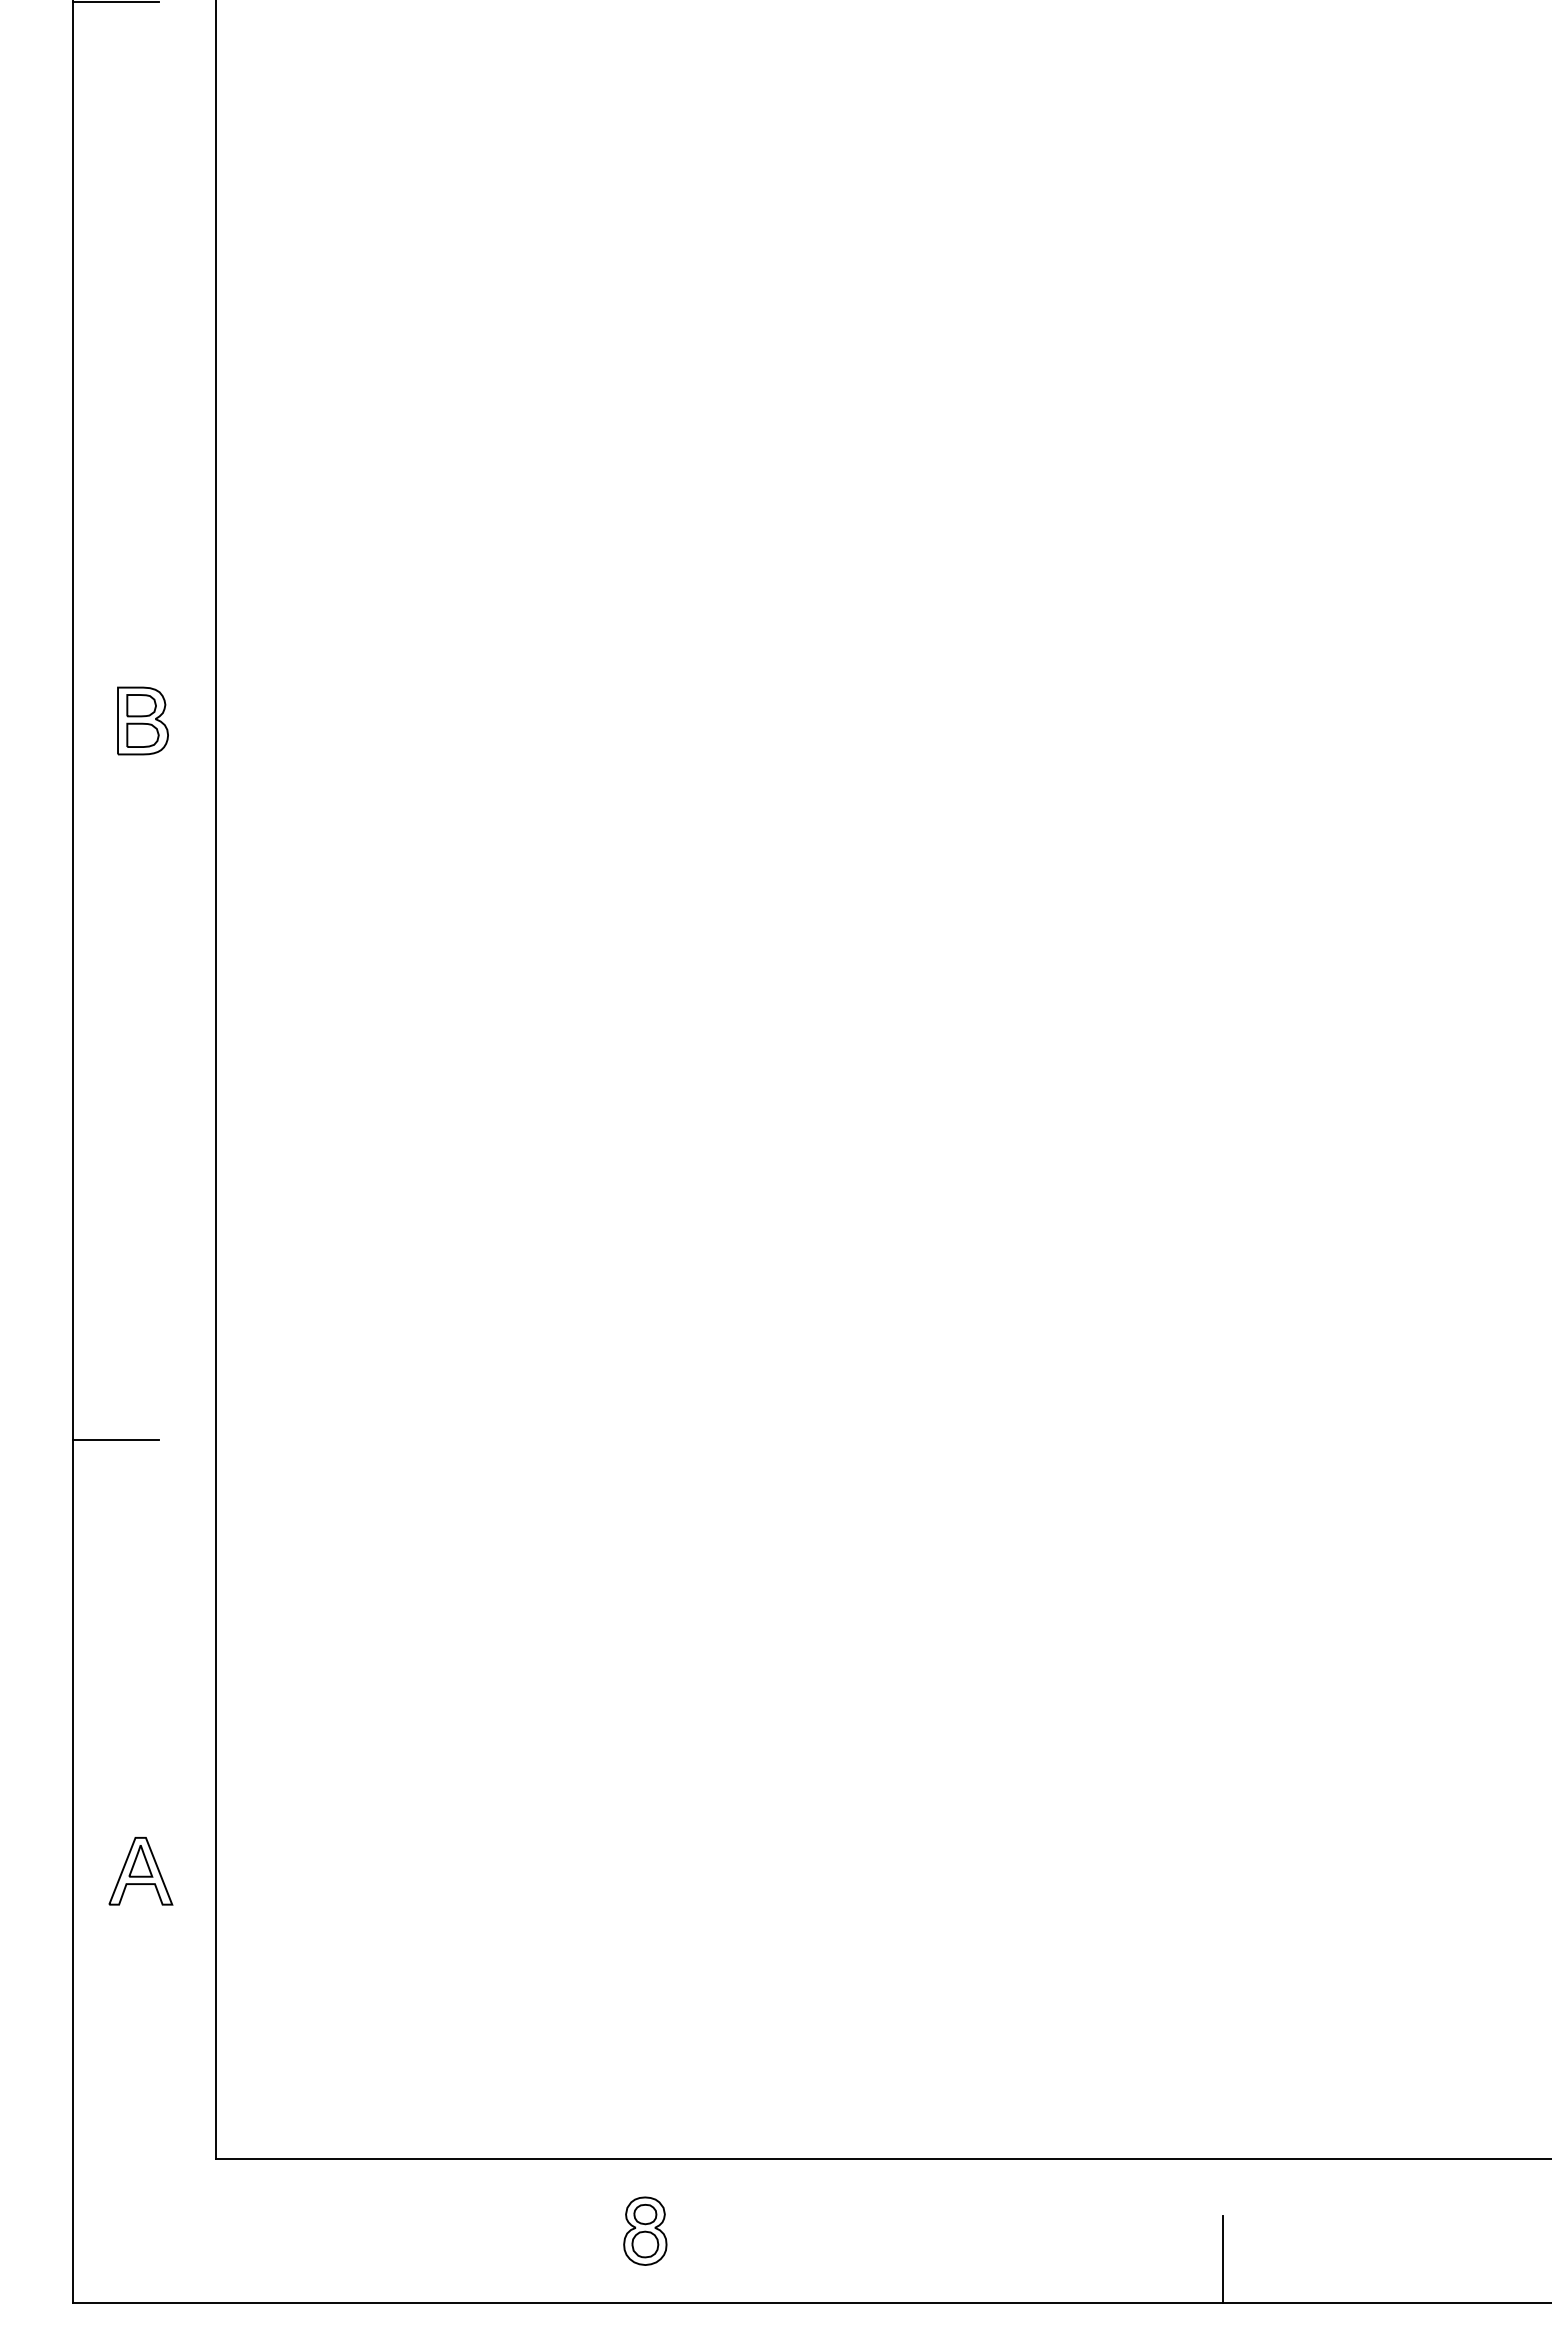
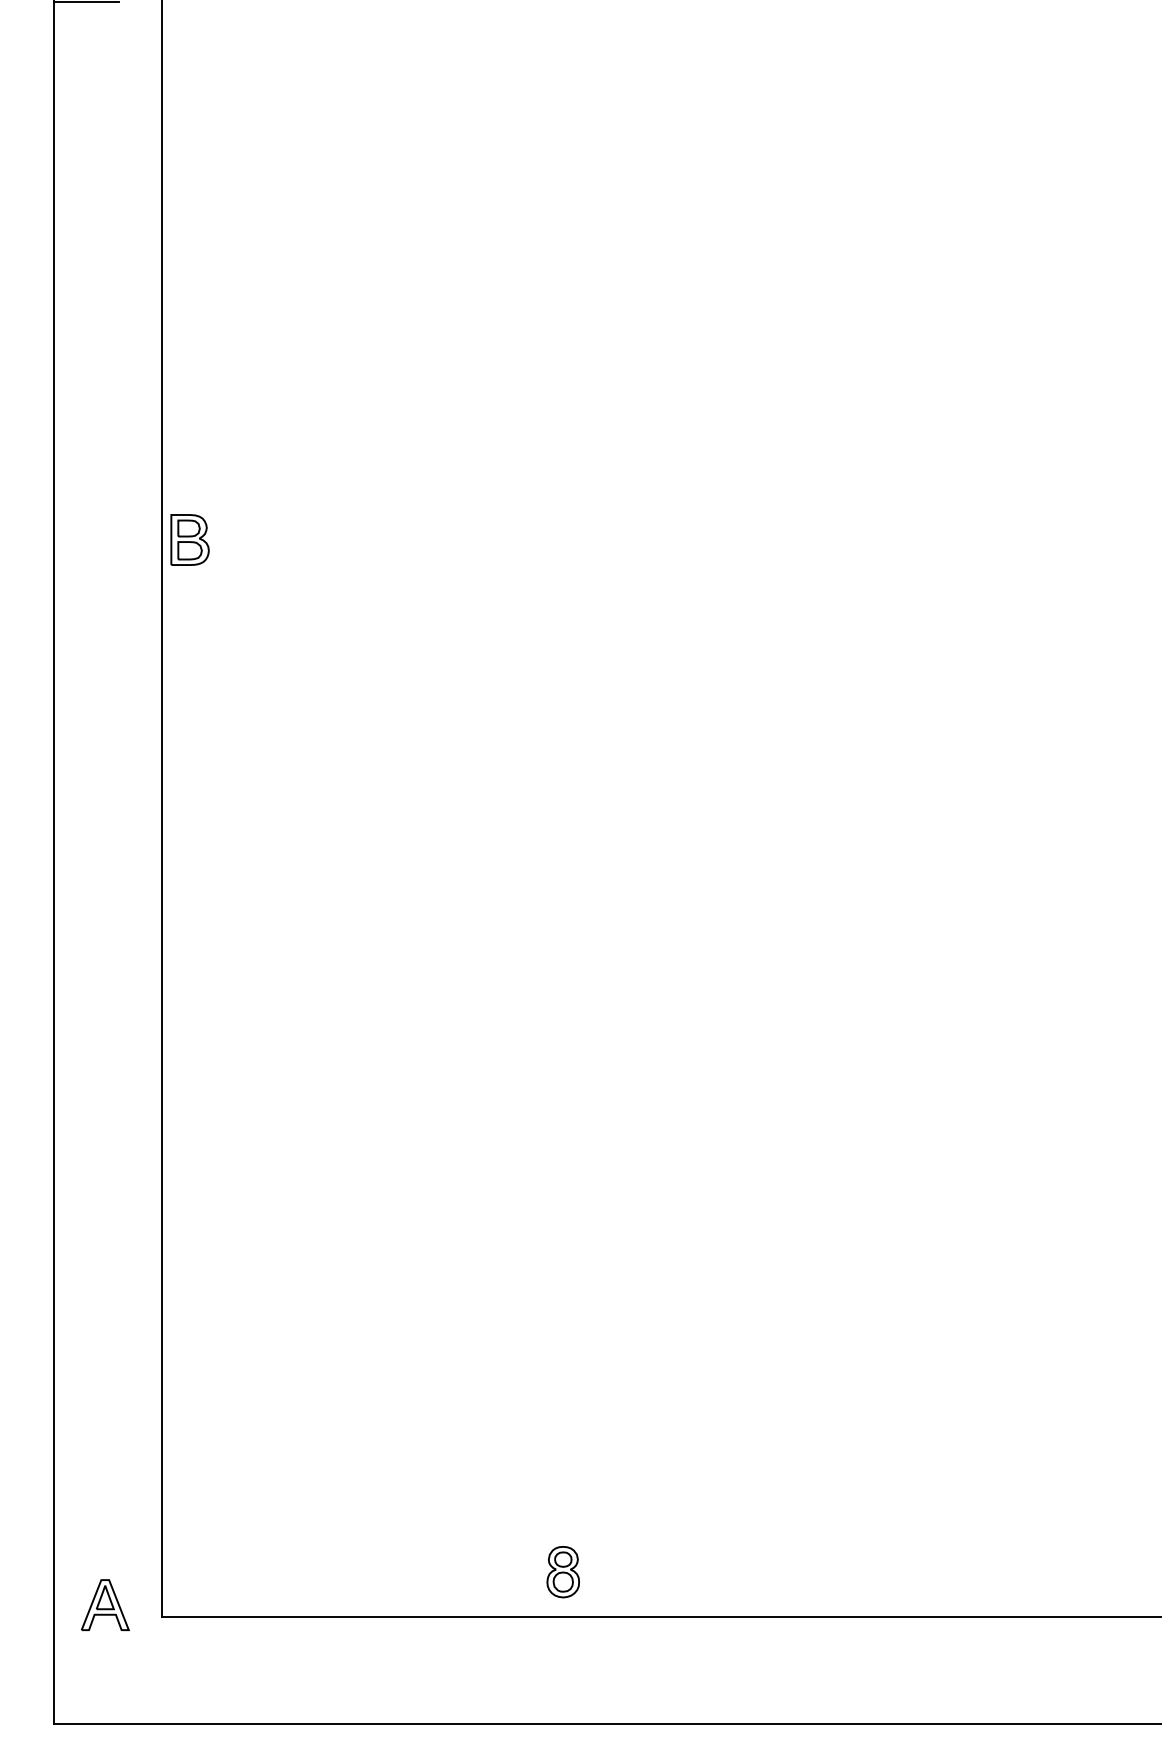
part: (142, 720) -> (189, 539), moved
line: (115, 1439) -> (86, 1078), removed
part: (140, 1871) -> (105, 1605), moved
part: (645, 2230) -> (563, 1571), moved
line: (1222, 2259) -> (915, 1692), removed

